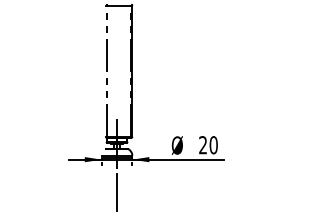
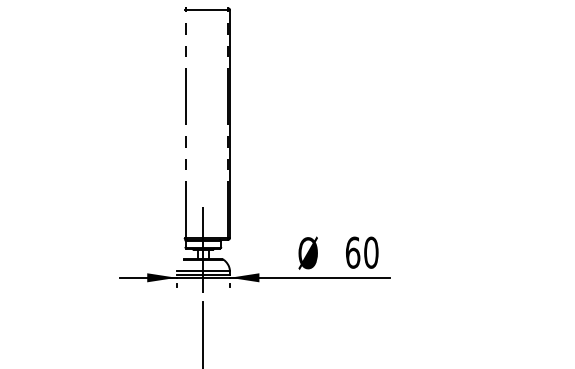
text: (203, 145) -> (353, 253), 20 -> 60

